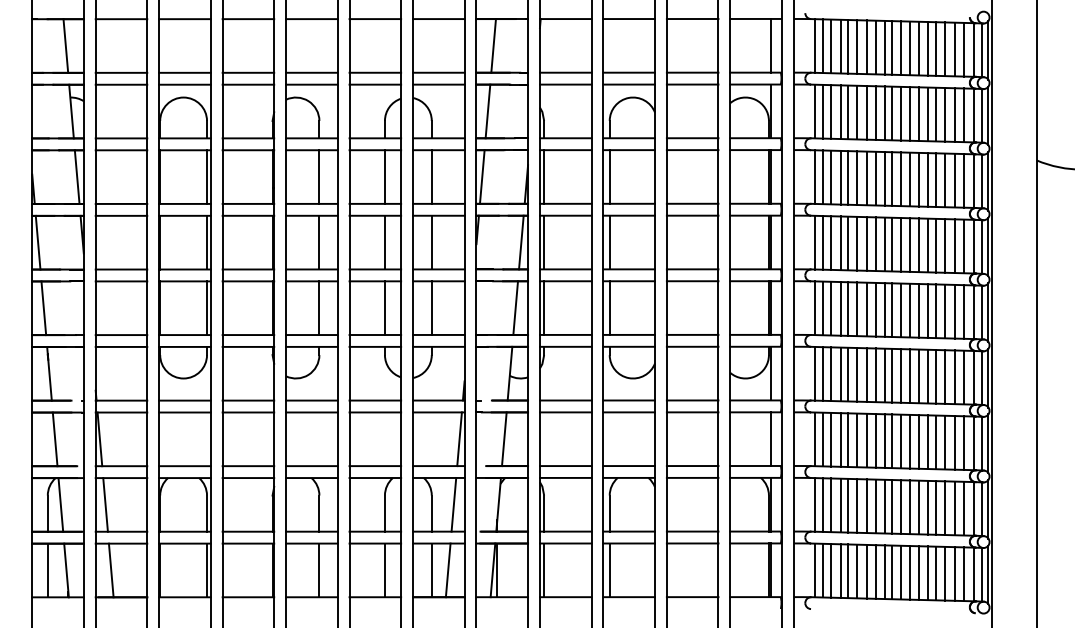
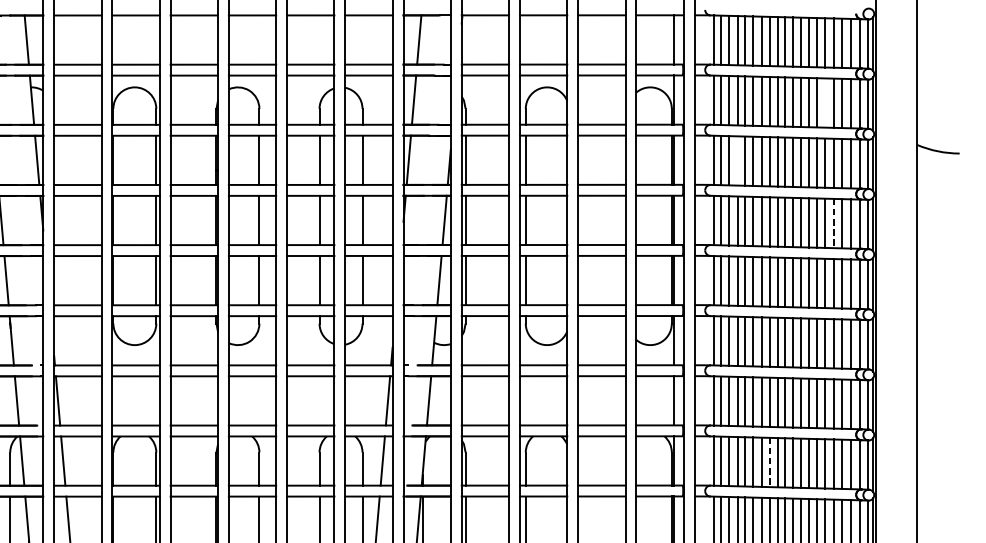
line: (936, 114) -> (825, 102), removed
line: (840, 177) -> (737, 160), removed
line: (945, 245) -> (833, 223), solid -> dashed
line: (875, 506) -> (769, 462), solid -> dashed

